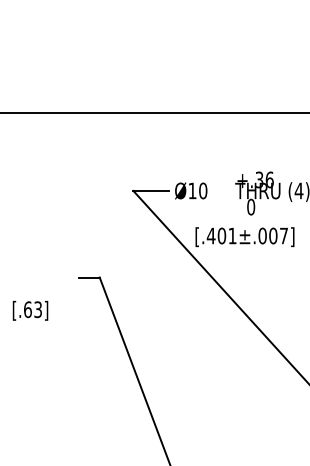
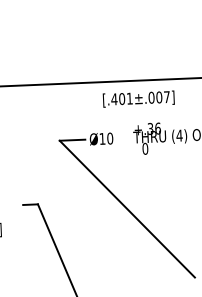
text: (244, 237) -> (138, 99), moved

